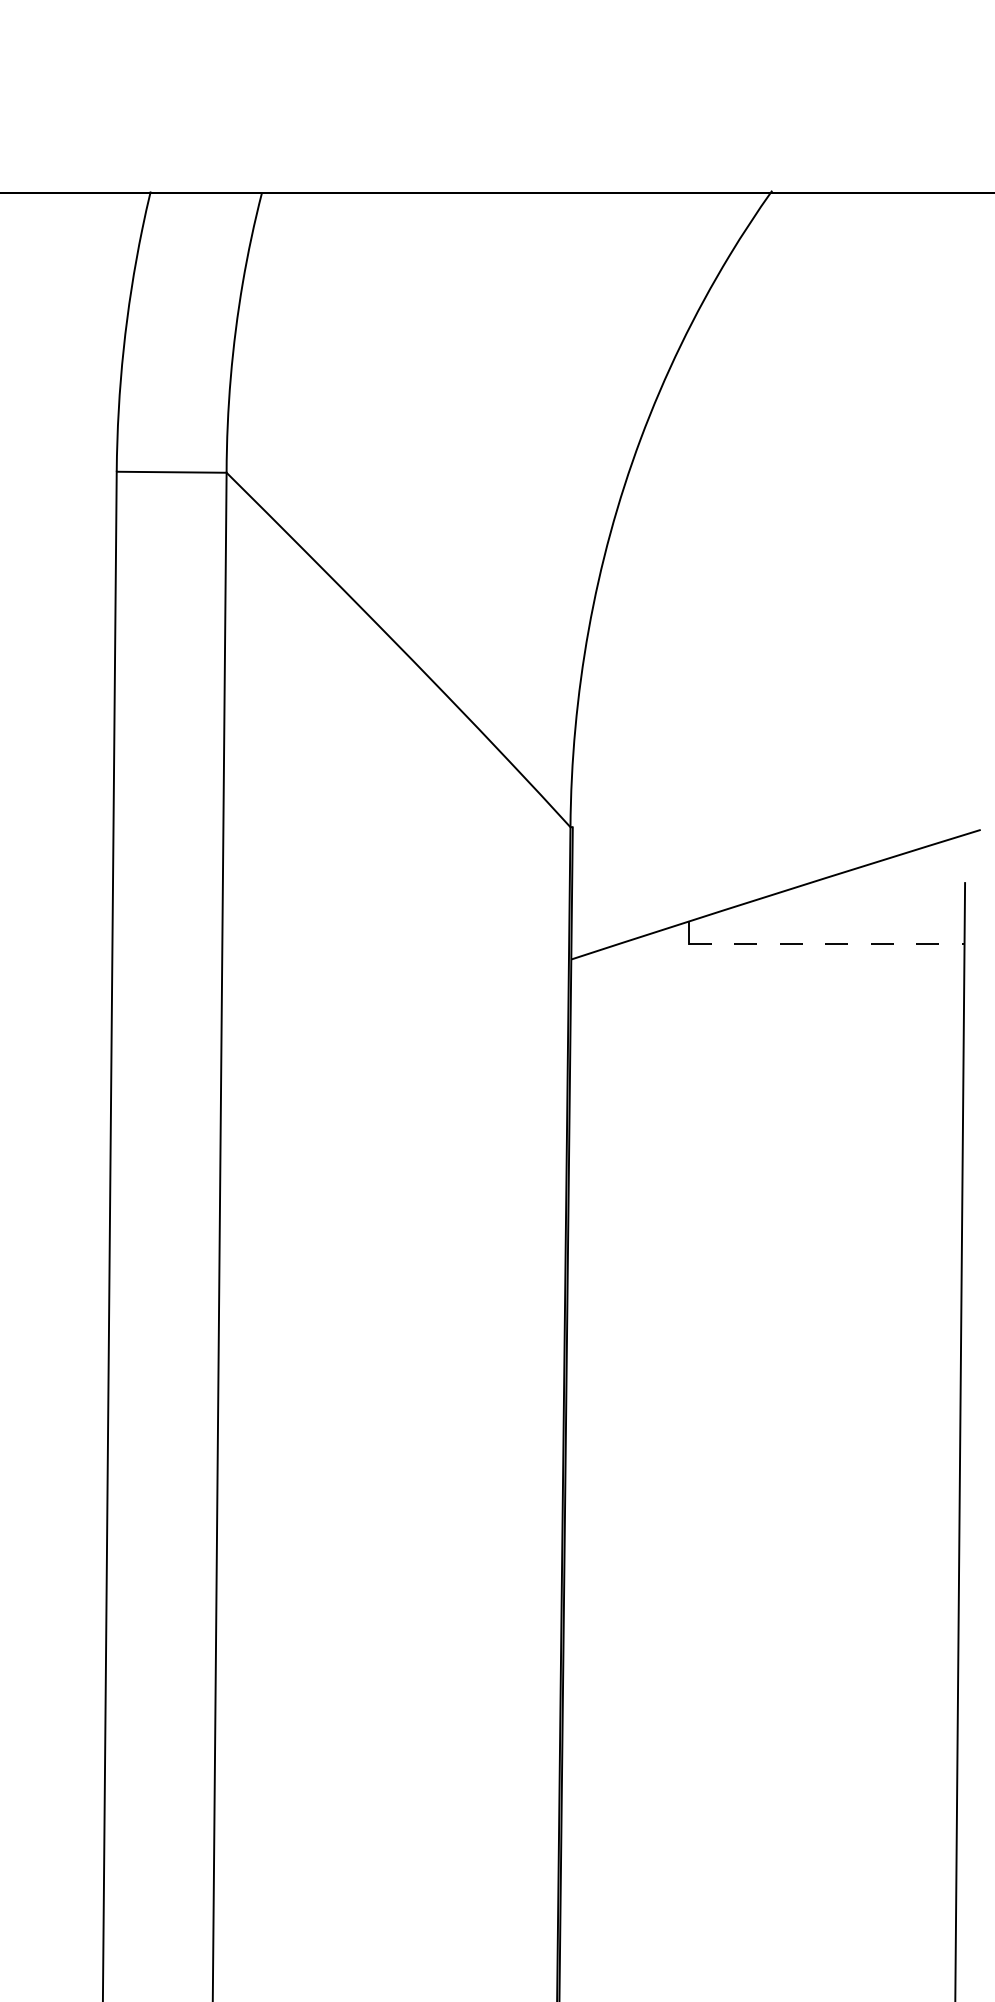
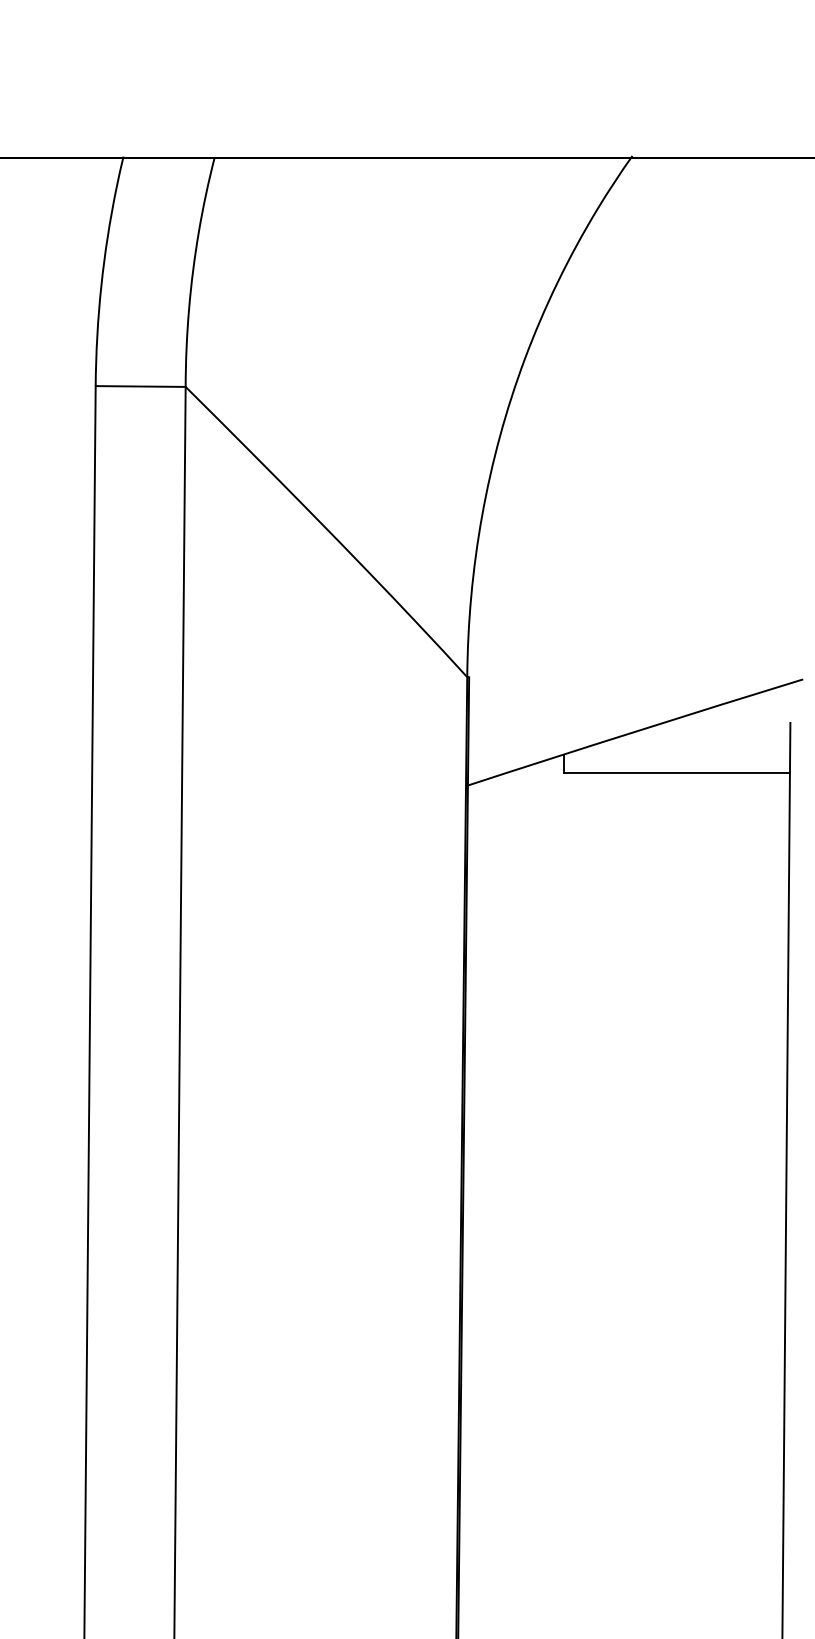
line: (826, 943) -> (676, 772), dashed -> solid

